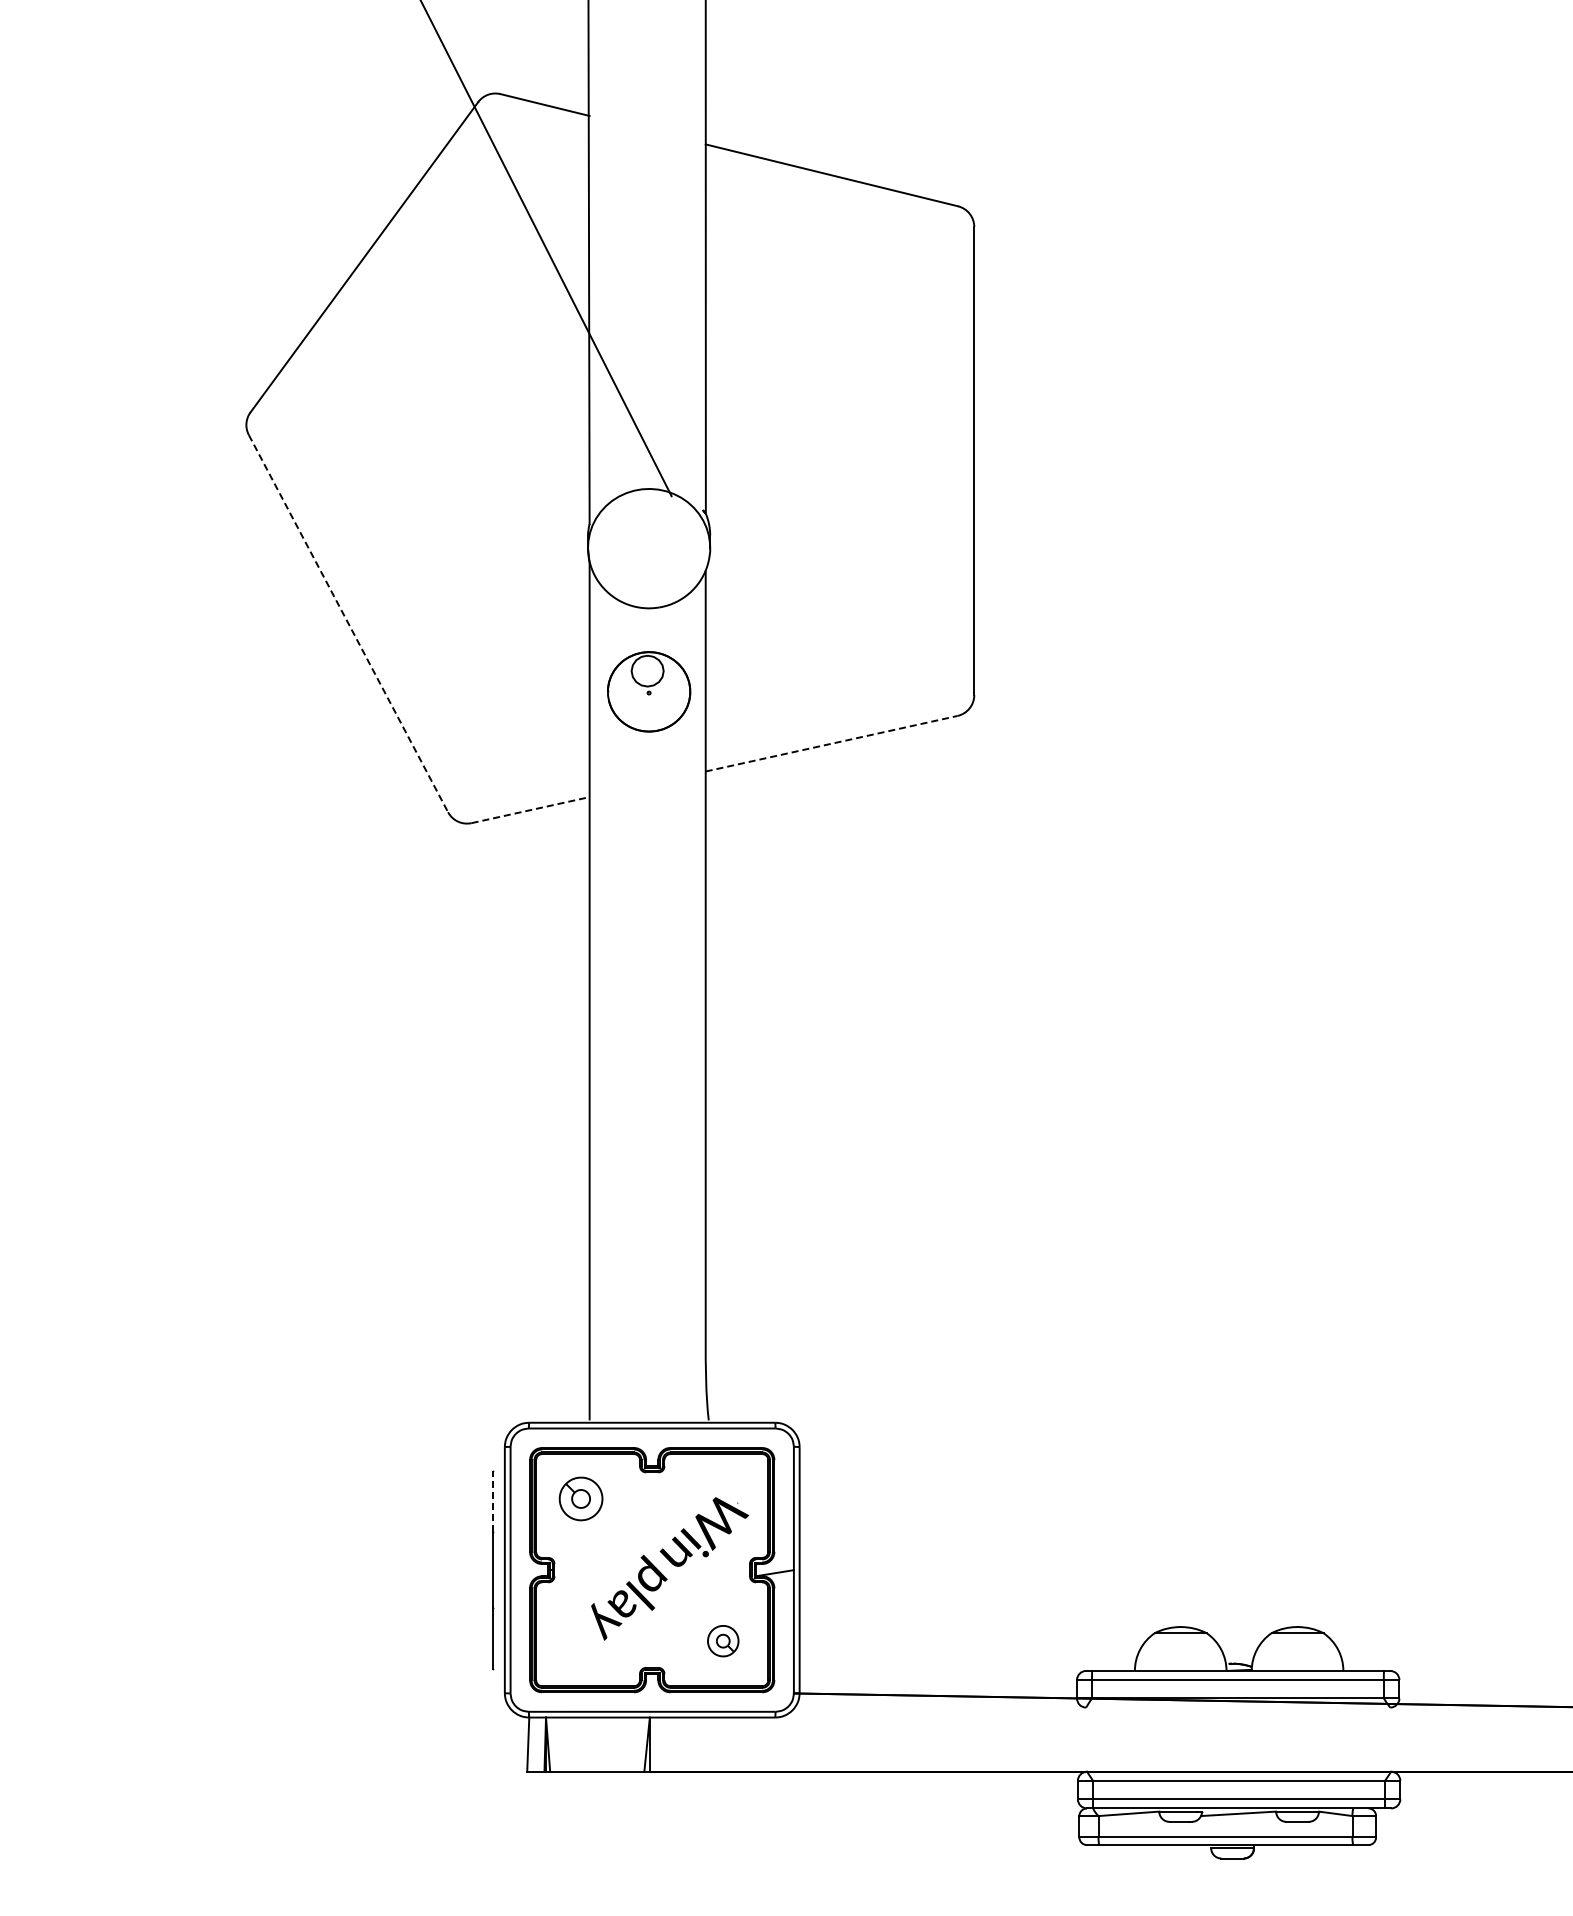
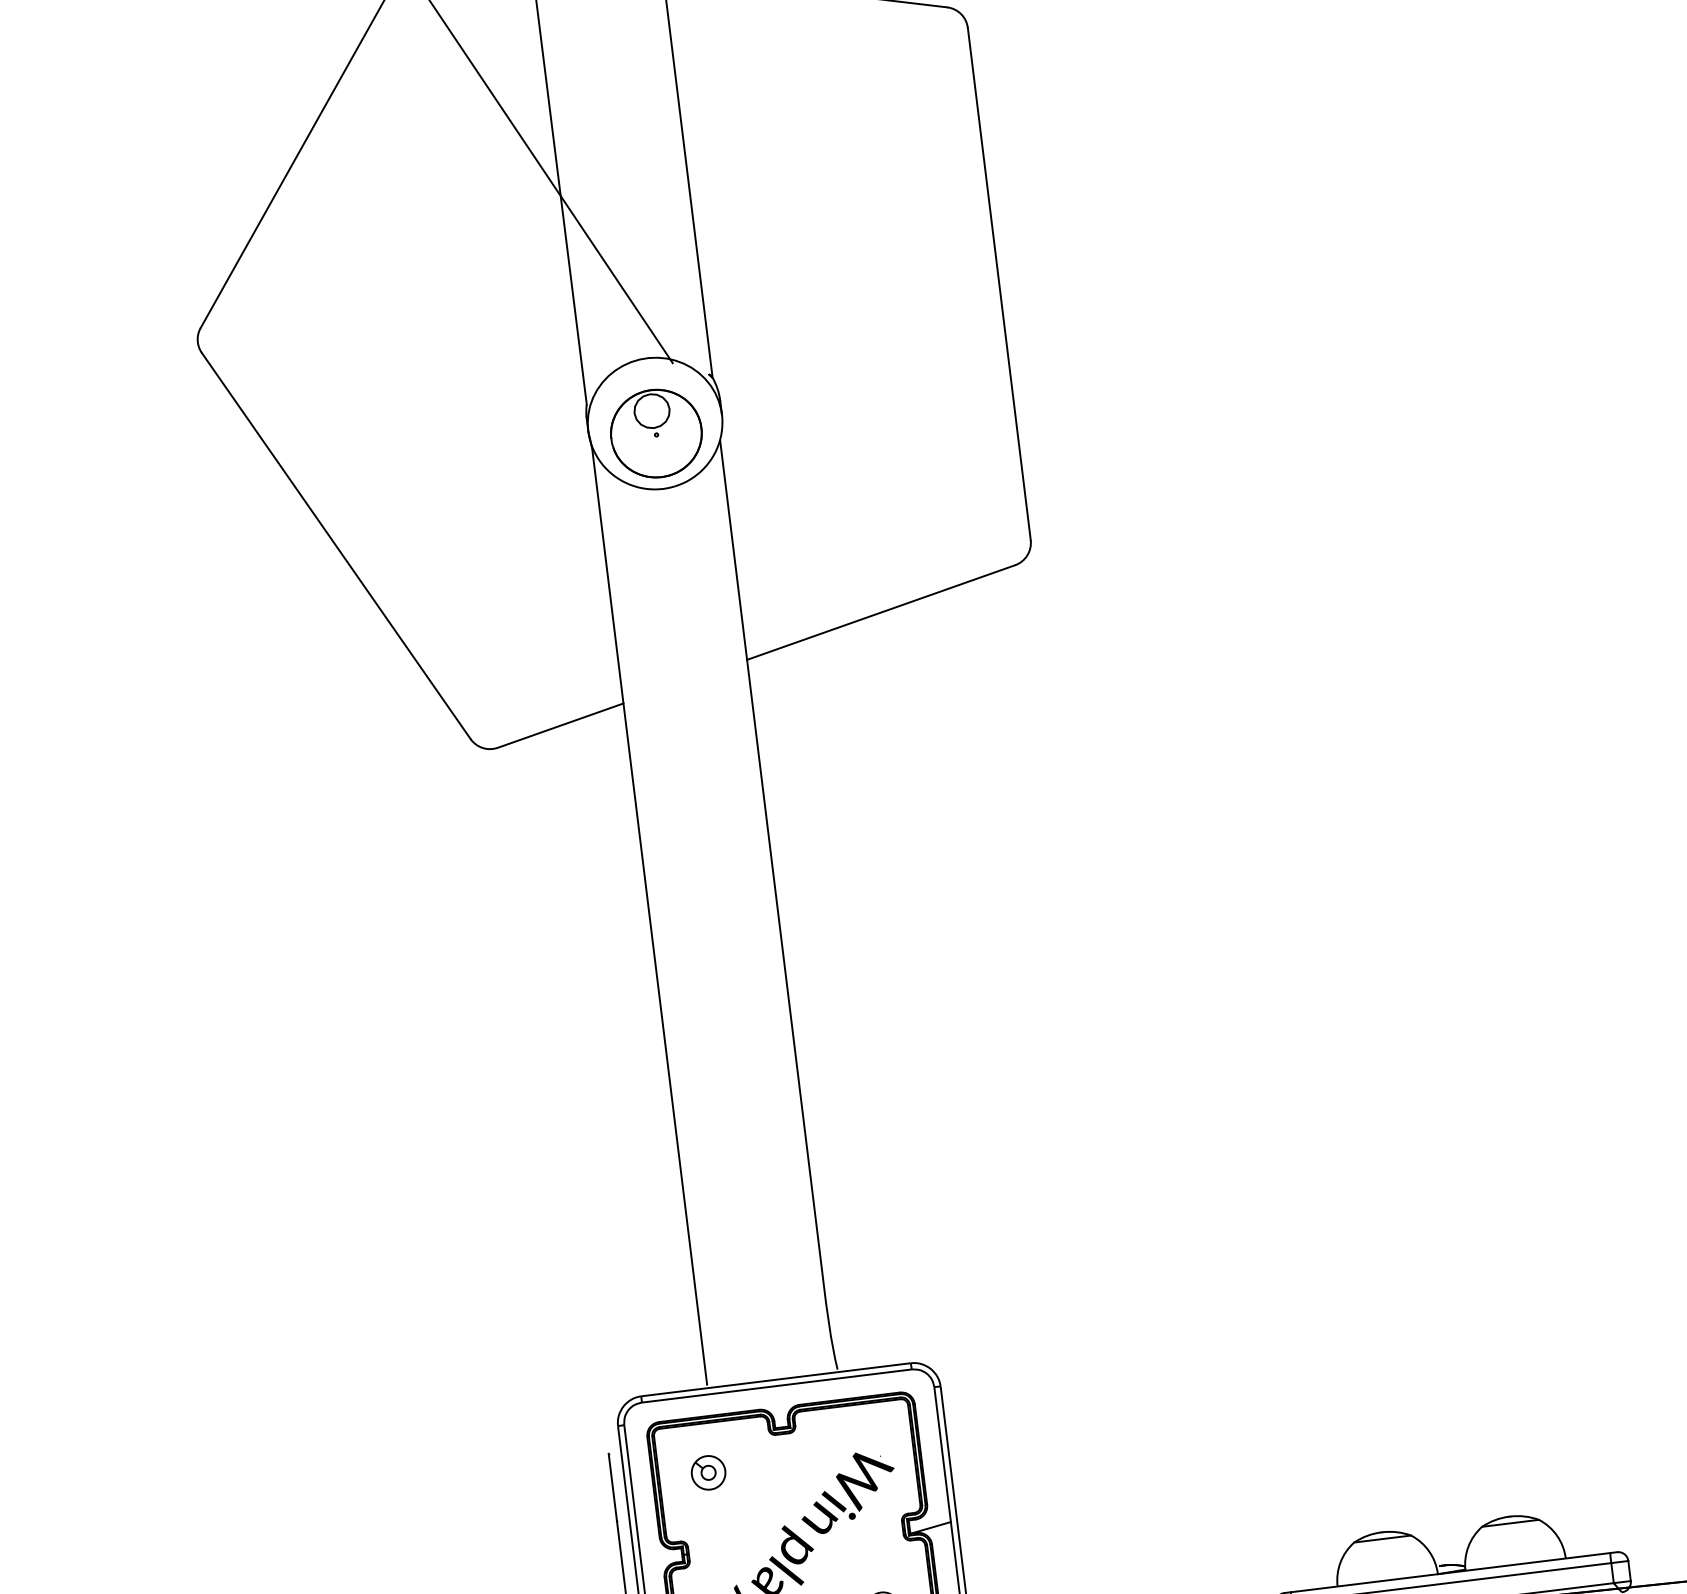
line: (348, 624) -> (336, 546), dashed -> solid
part: (649, 691) -> (656, 433), moved
line: (831, 743) -> (880, 612), dashed -> solid
line: (531, 810) -> (561, 725), dashed -> solid
part: (581, 1499) -> (708, 1473), size x0.71
line: (493, 1501) -> (612, 1487), dashed -> solid

